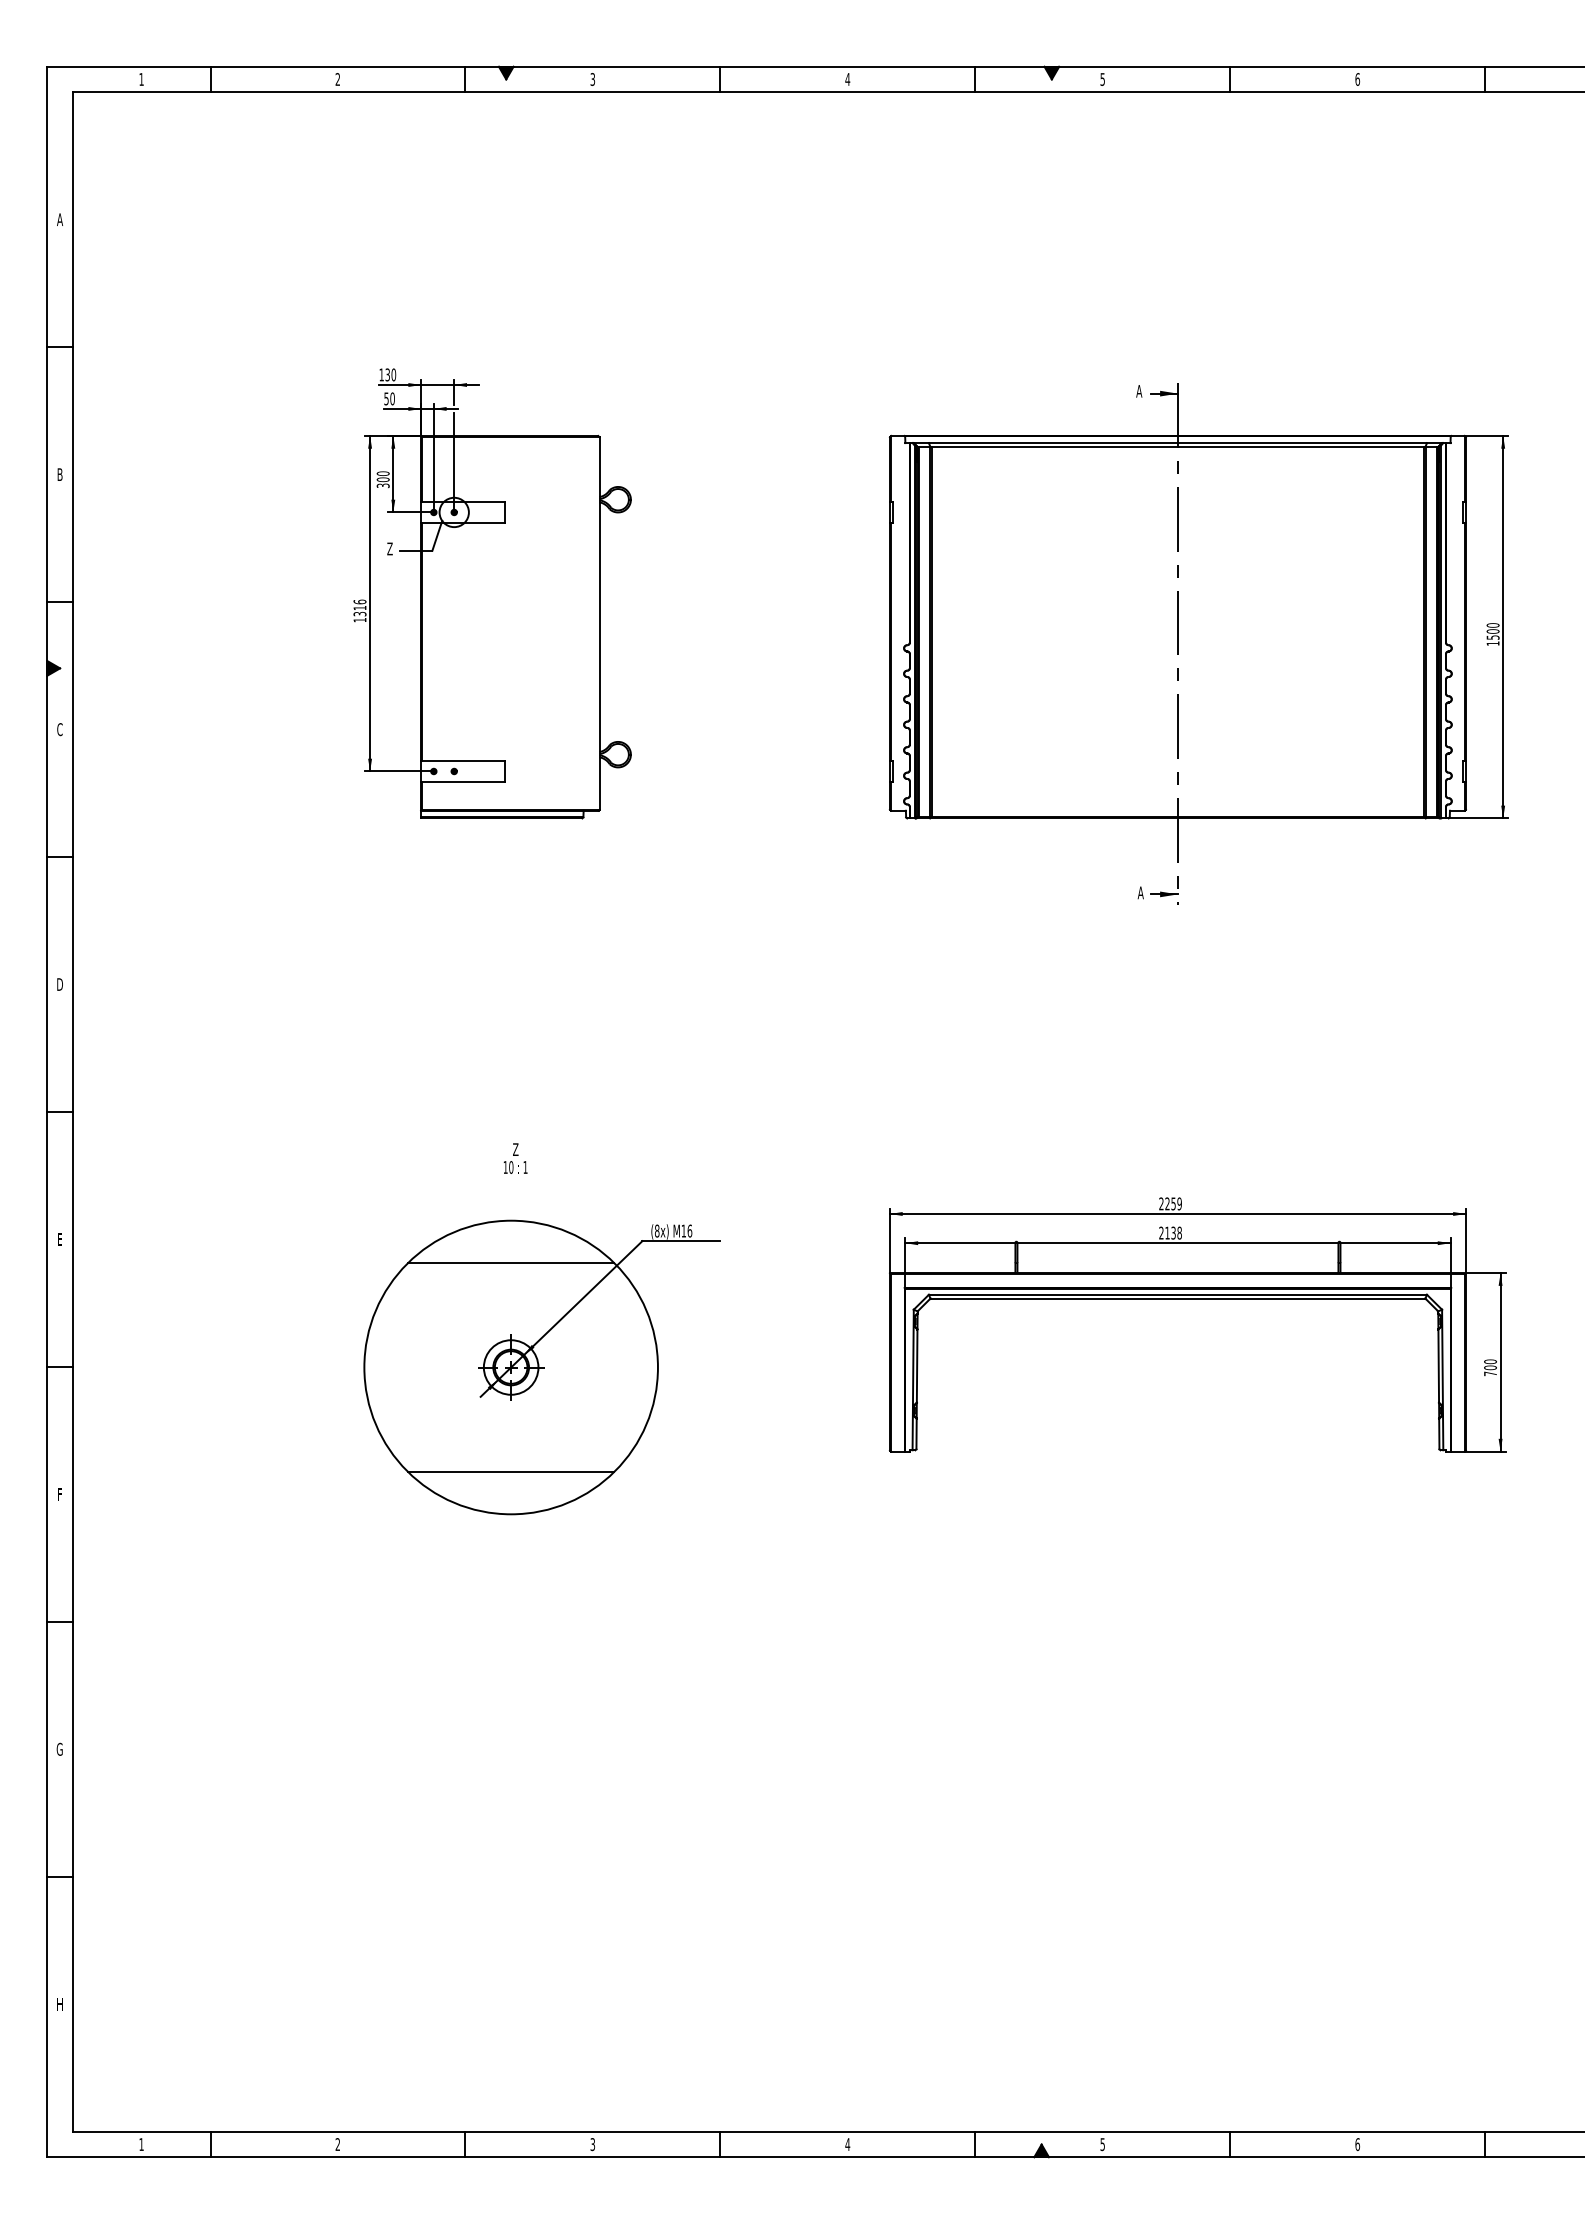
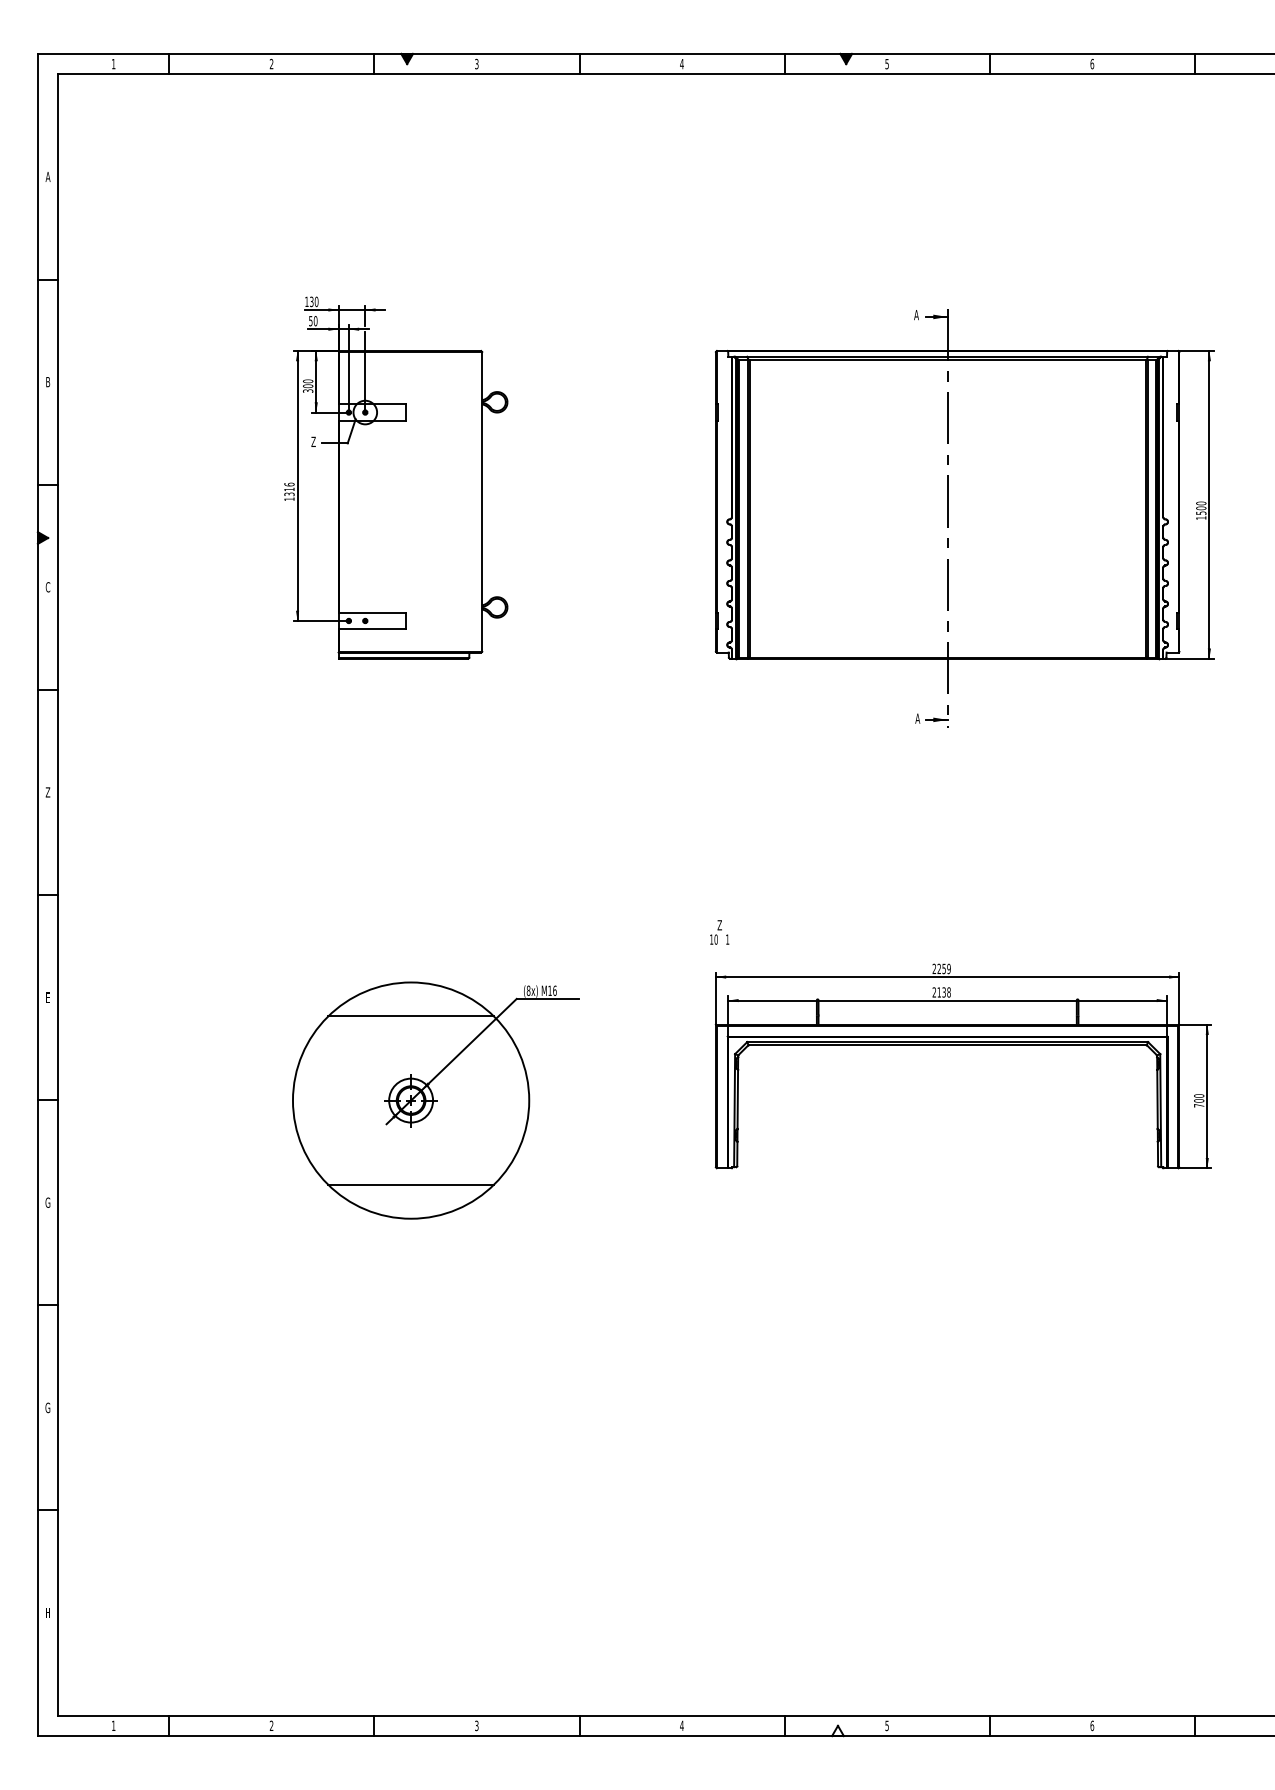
text: (59, 984) -> (47, 792), D -> Z
text: (515, 1158) -> (719, 932), moved
text: (59, 1493) -> (47, 1201), F -> G
fill: (1041, 2150) -> (837, 1730), removed

